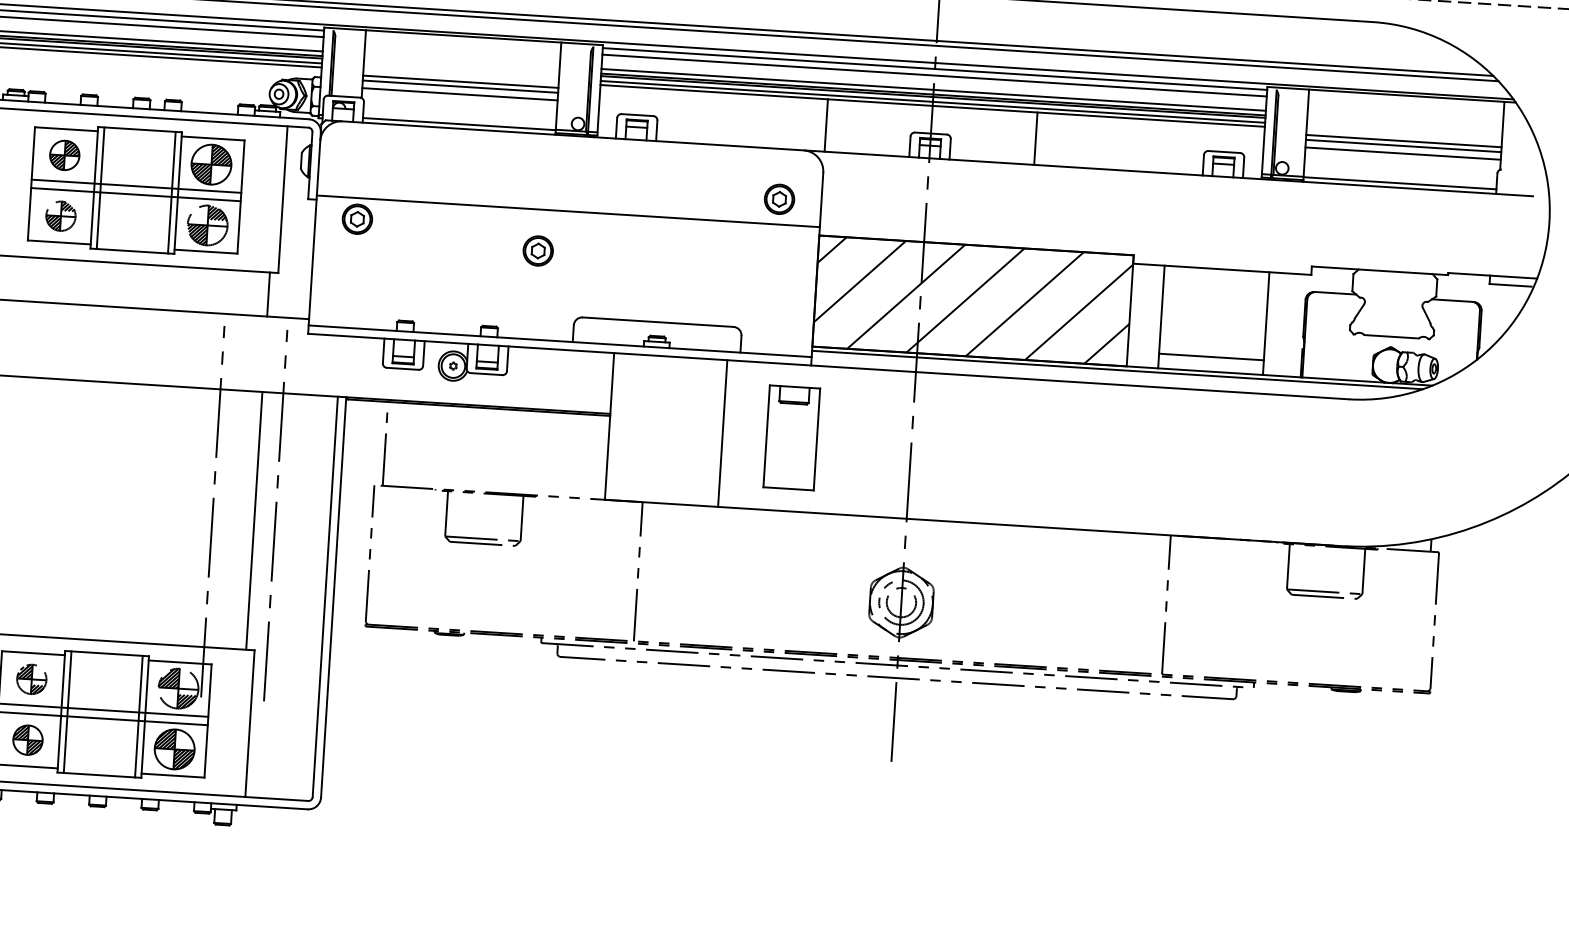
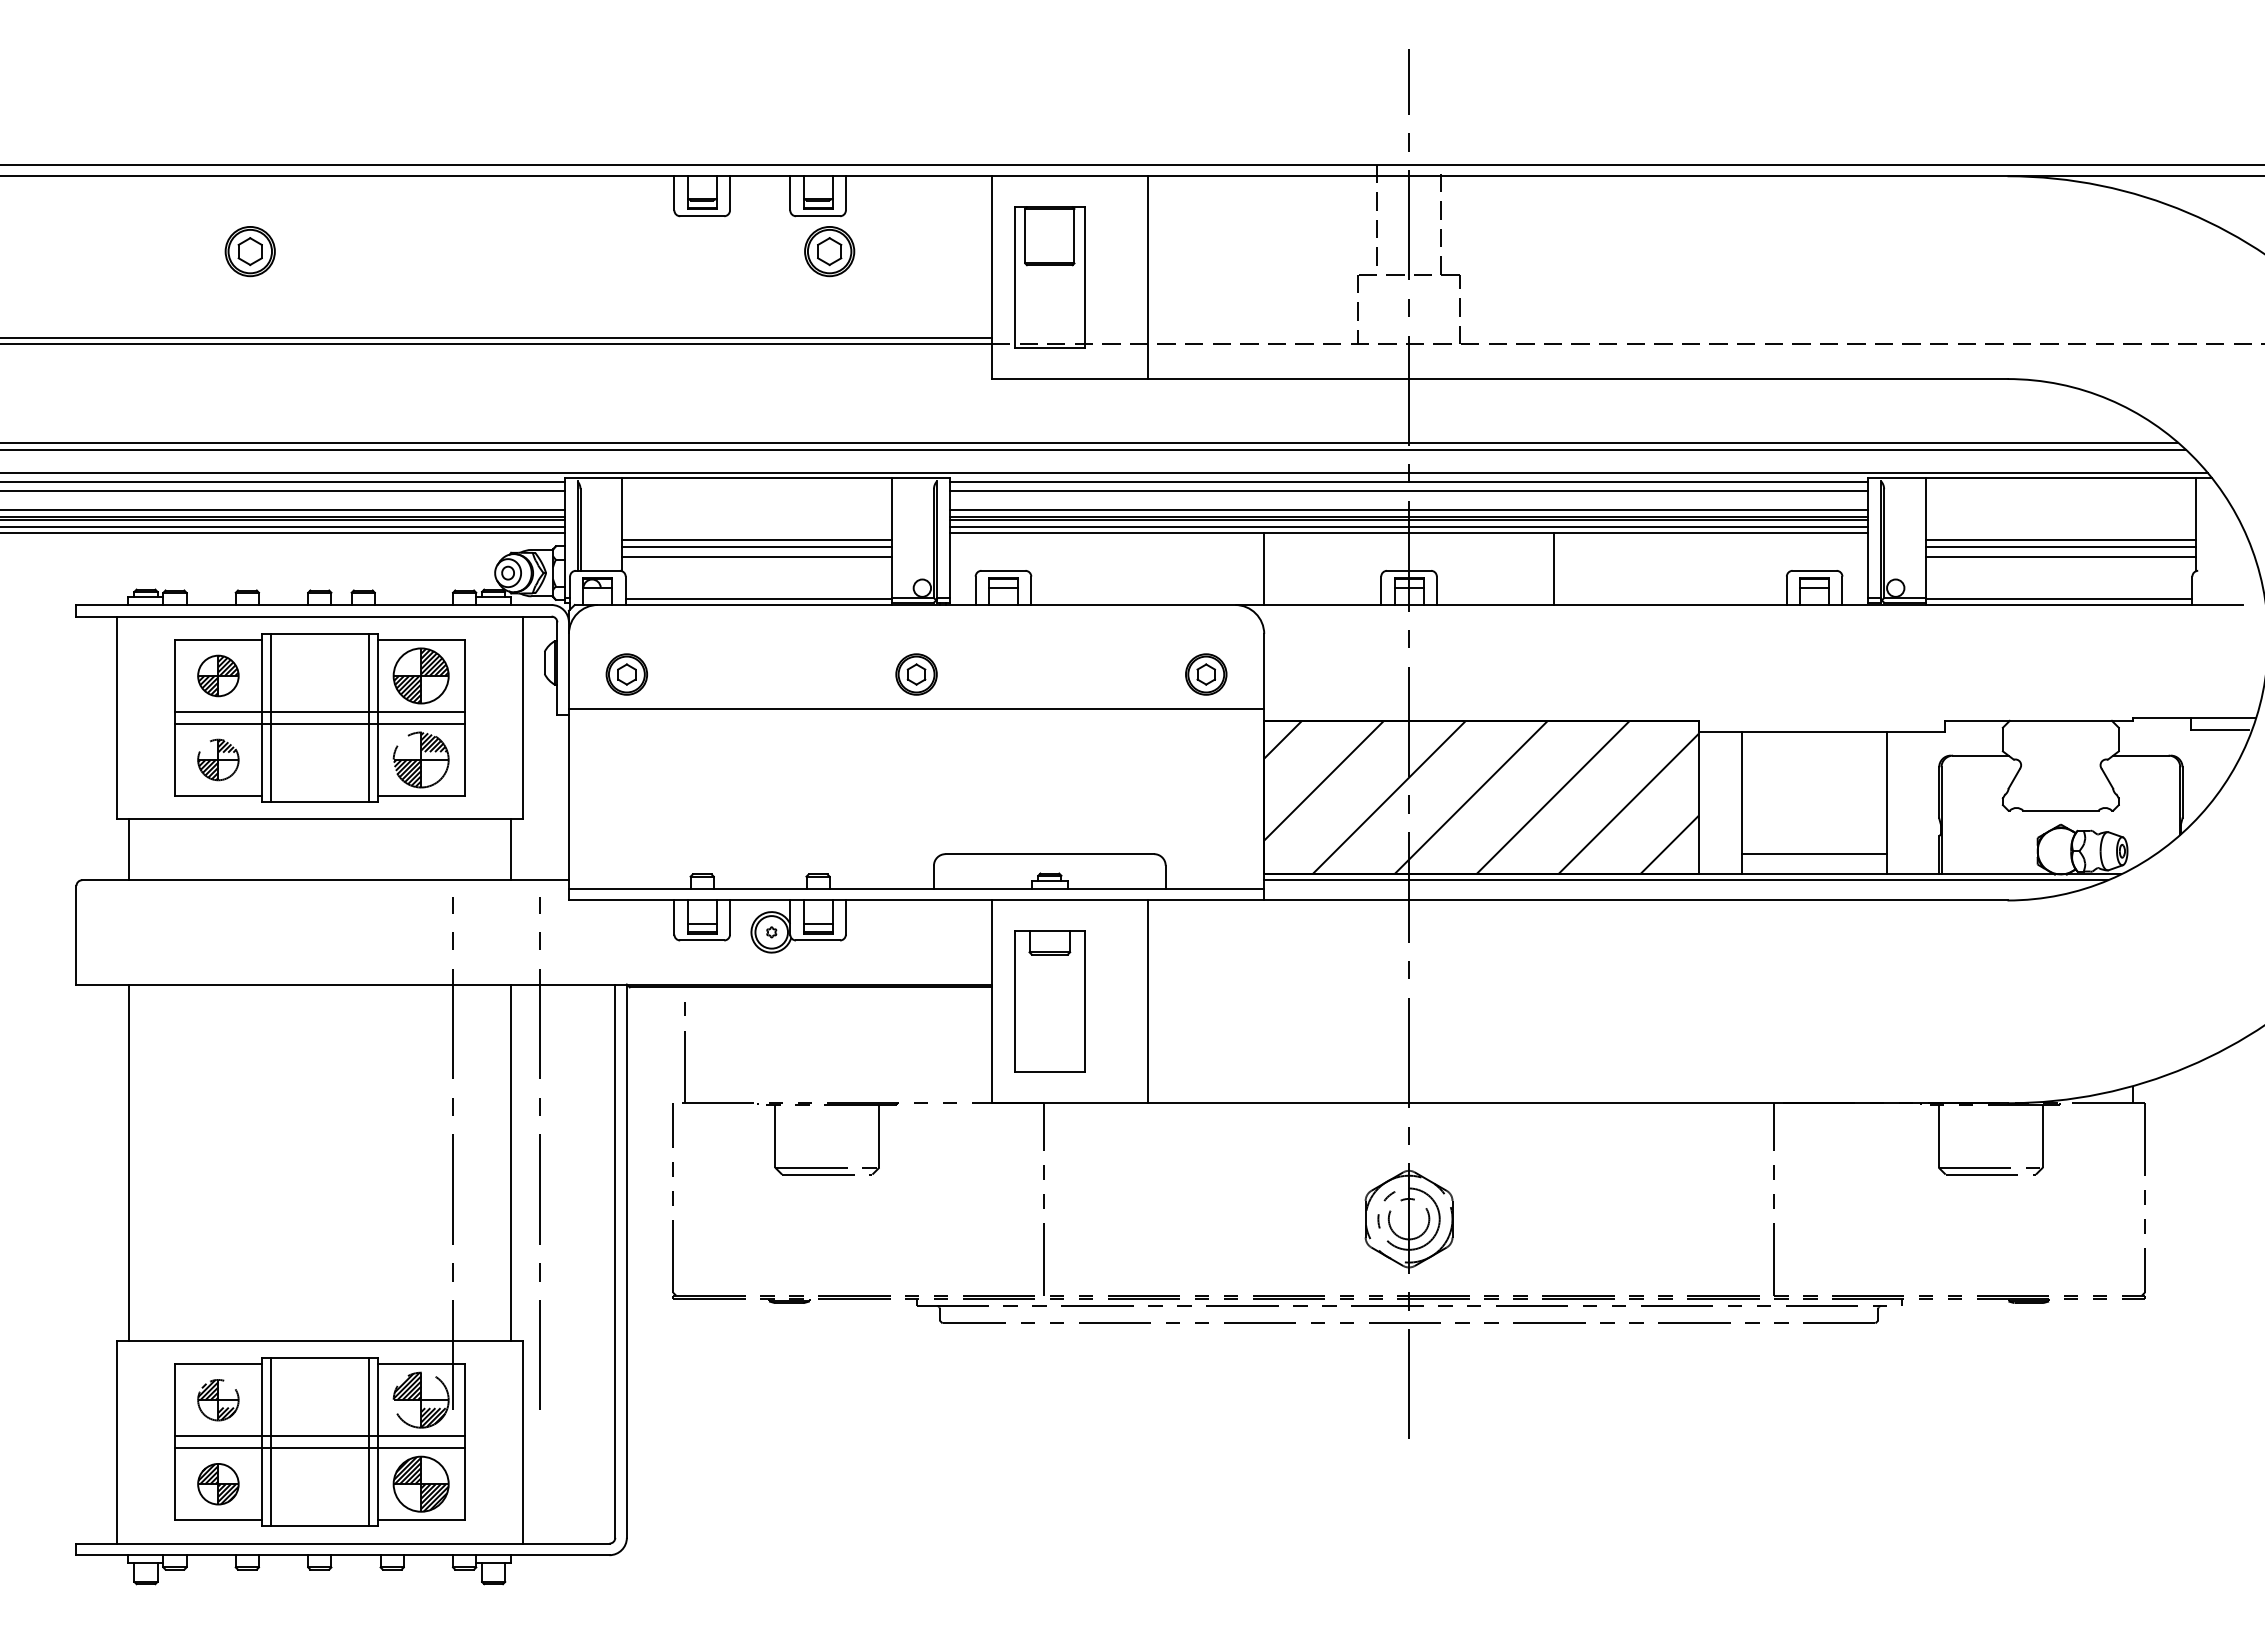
part: (357, 219) -> (626, 674), moved
part: (538, 250) -> (916, 674), moved
part: (791, 437) -> (1049, 1001), moved

